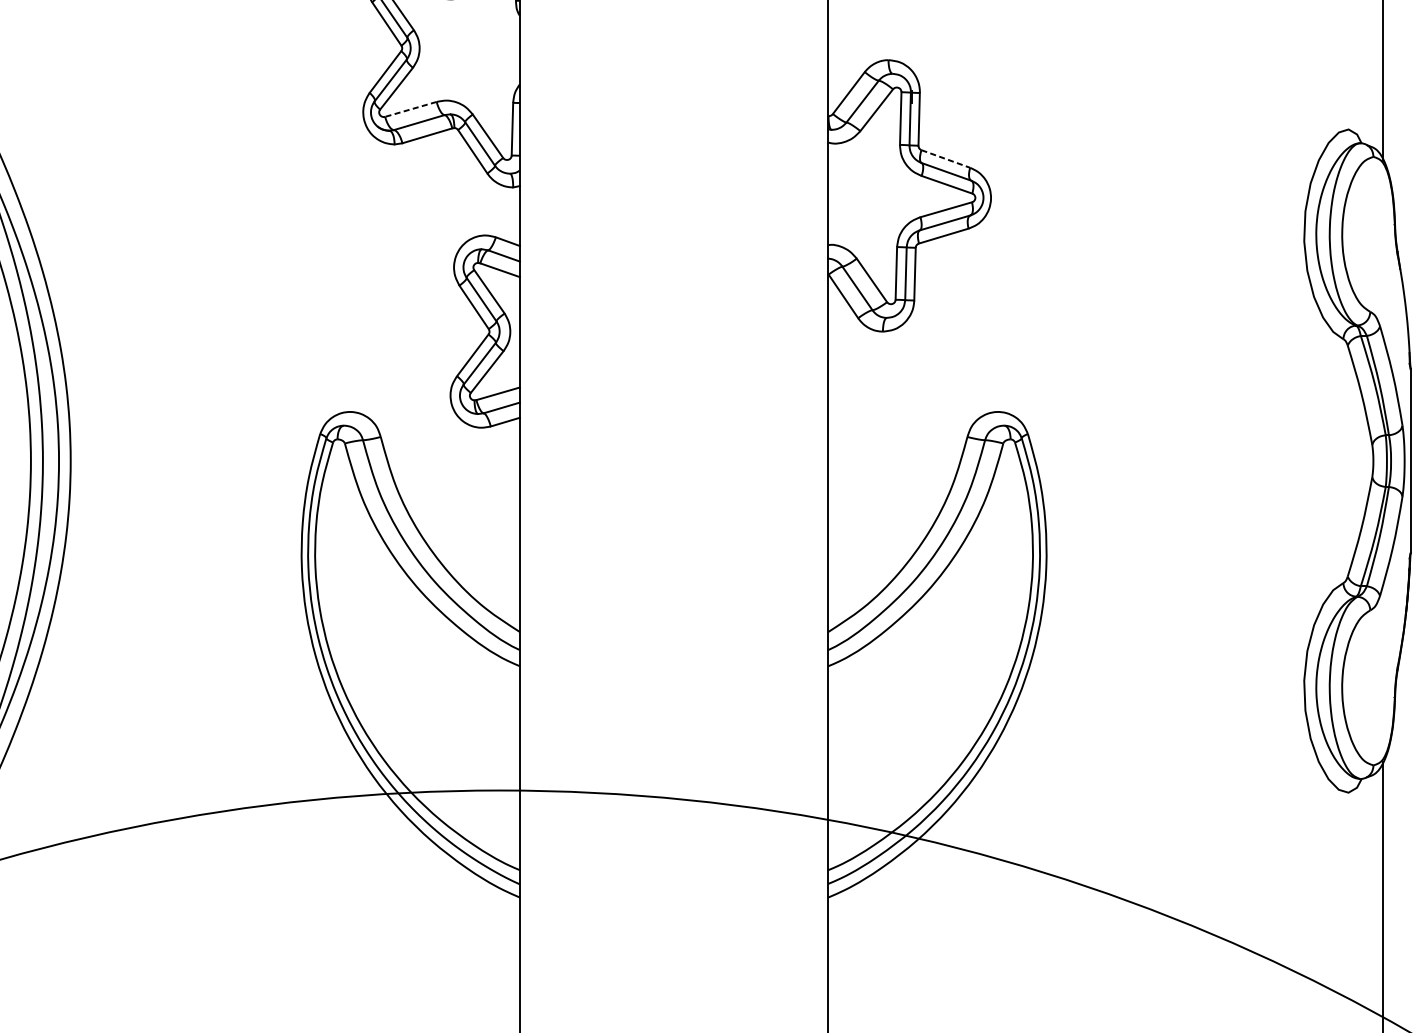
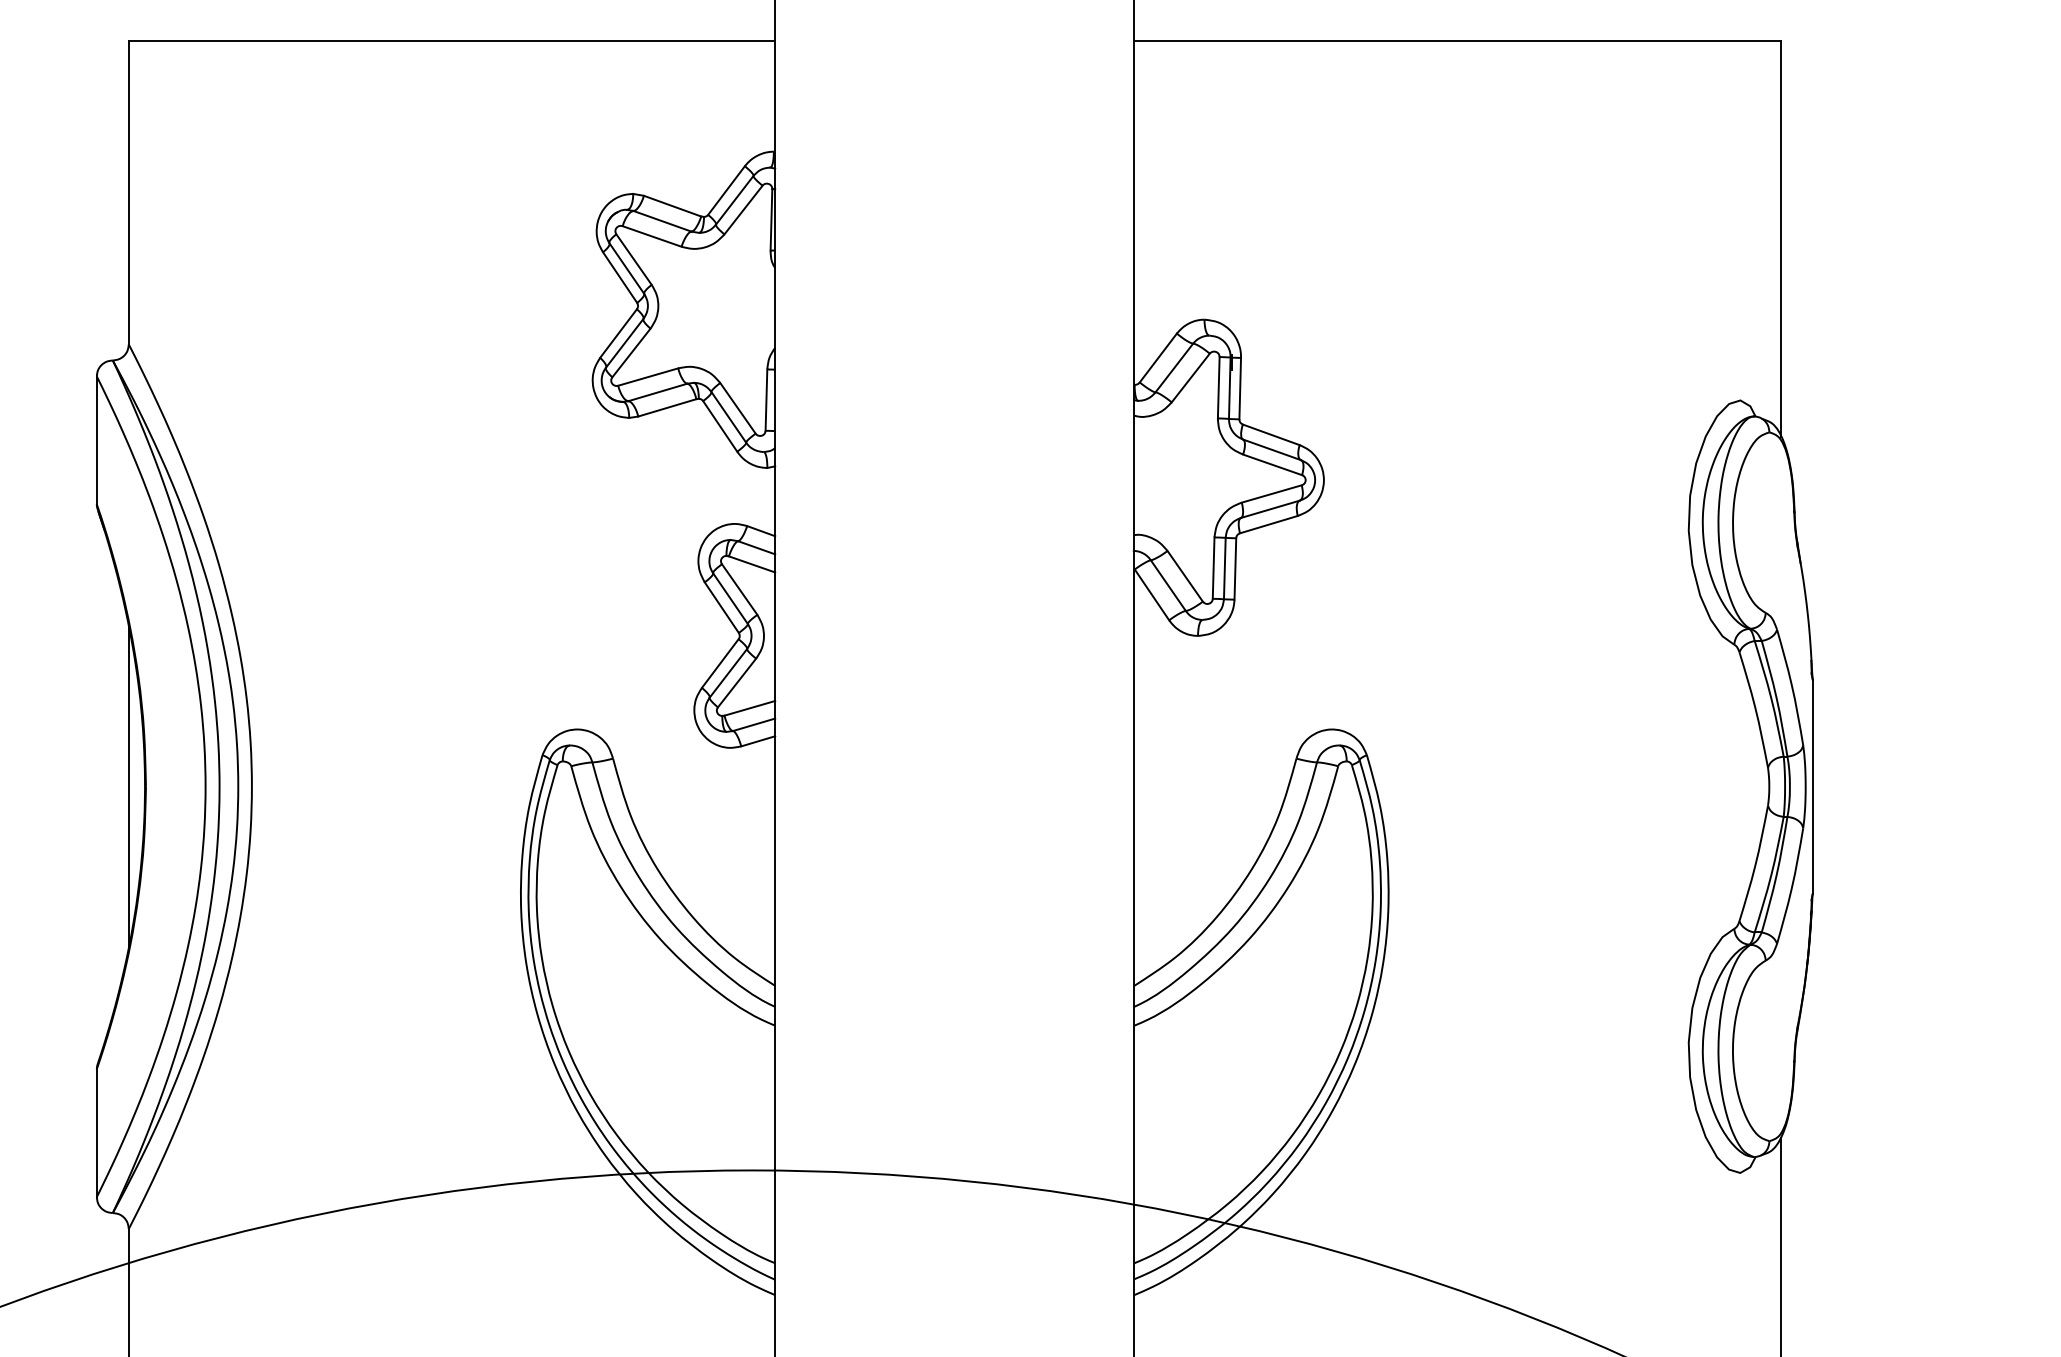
line: (410, 109) -> (647, 377), dashed -> solid
line: (946, 158) -> (1271, 434), dashed -> solid

